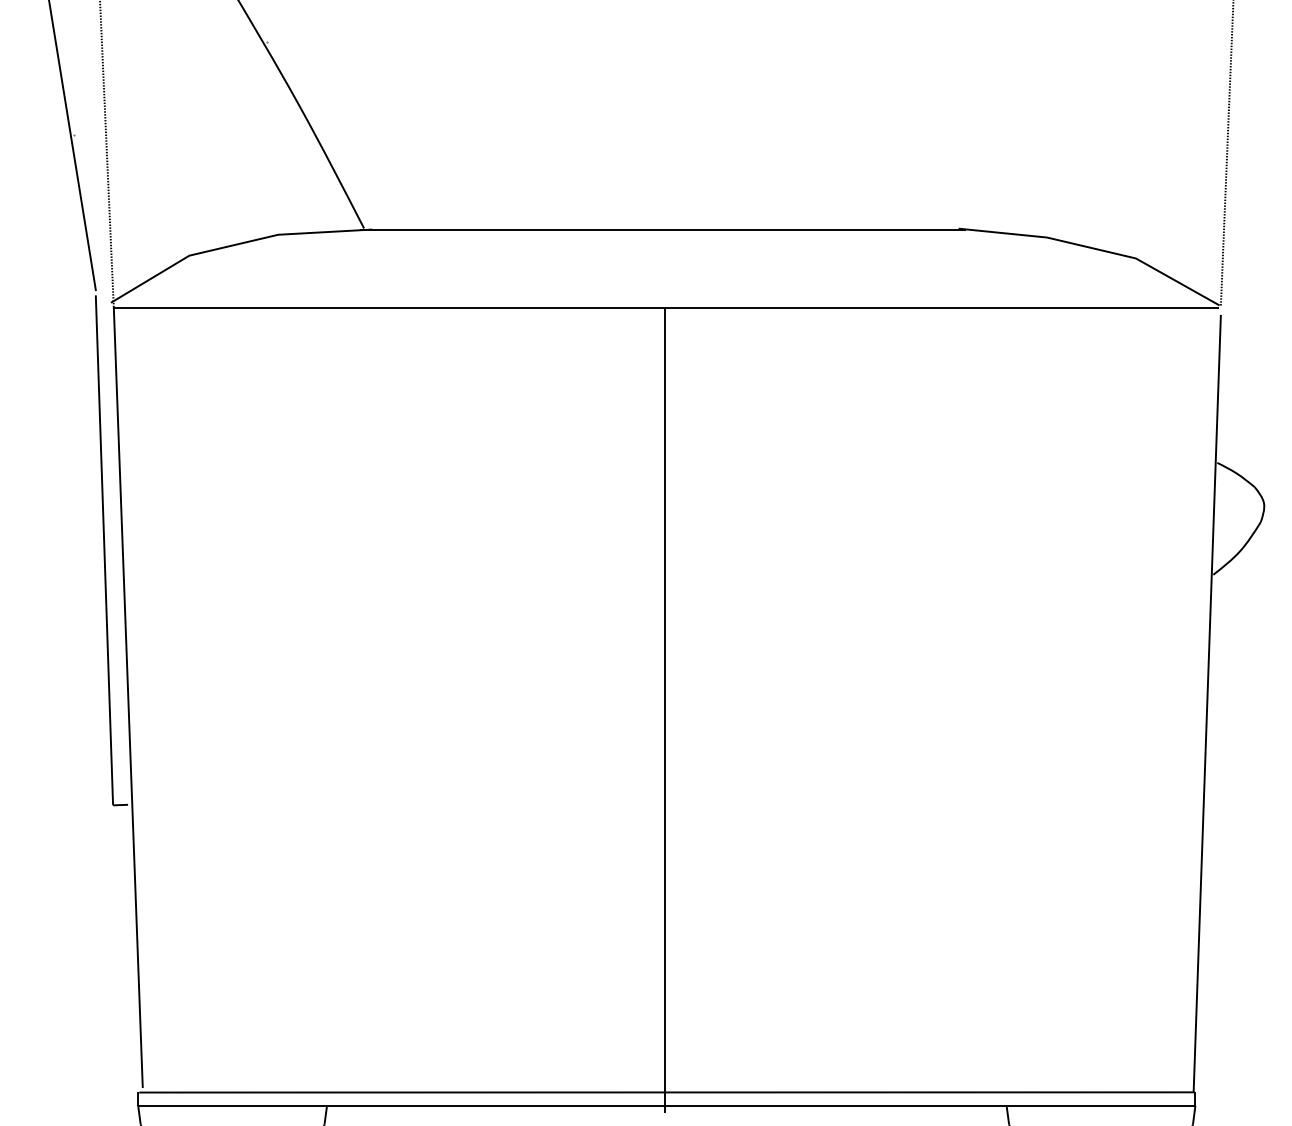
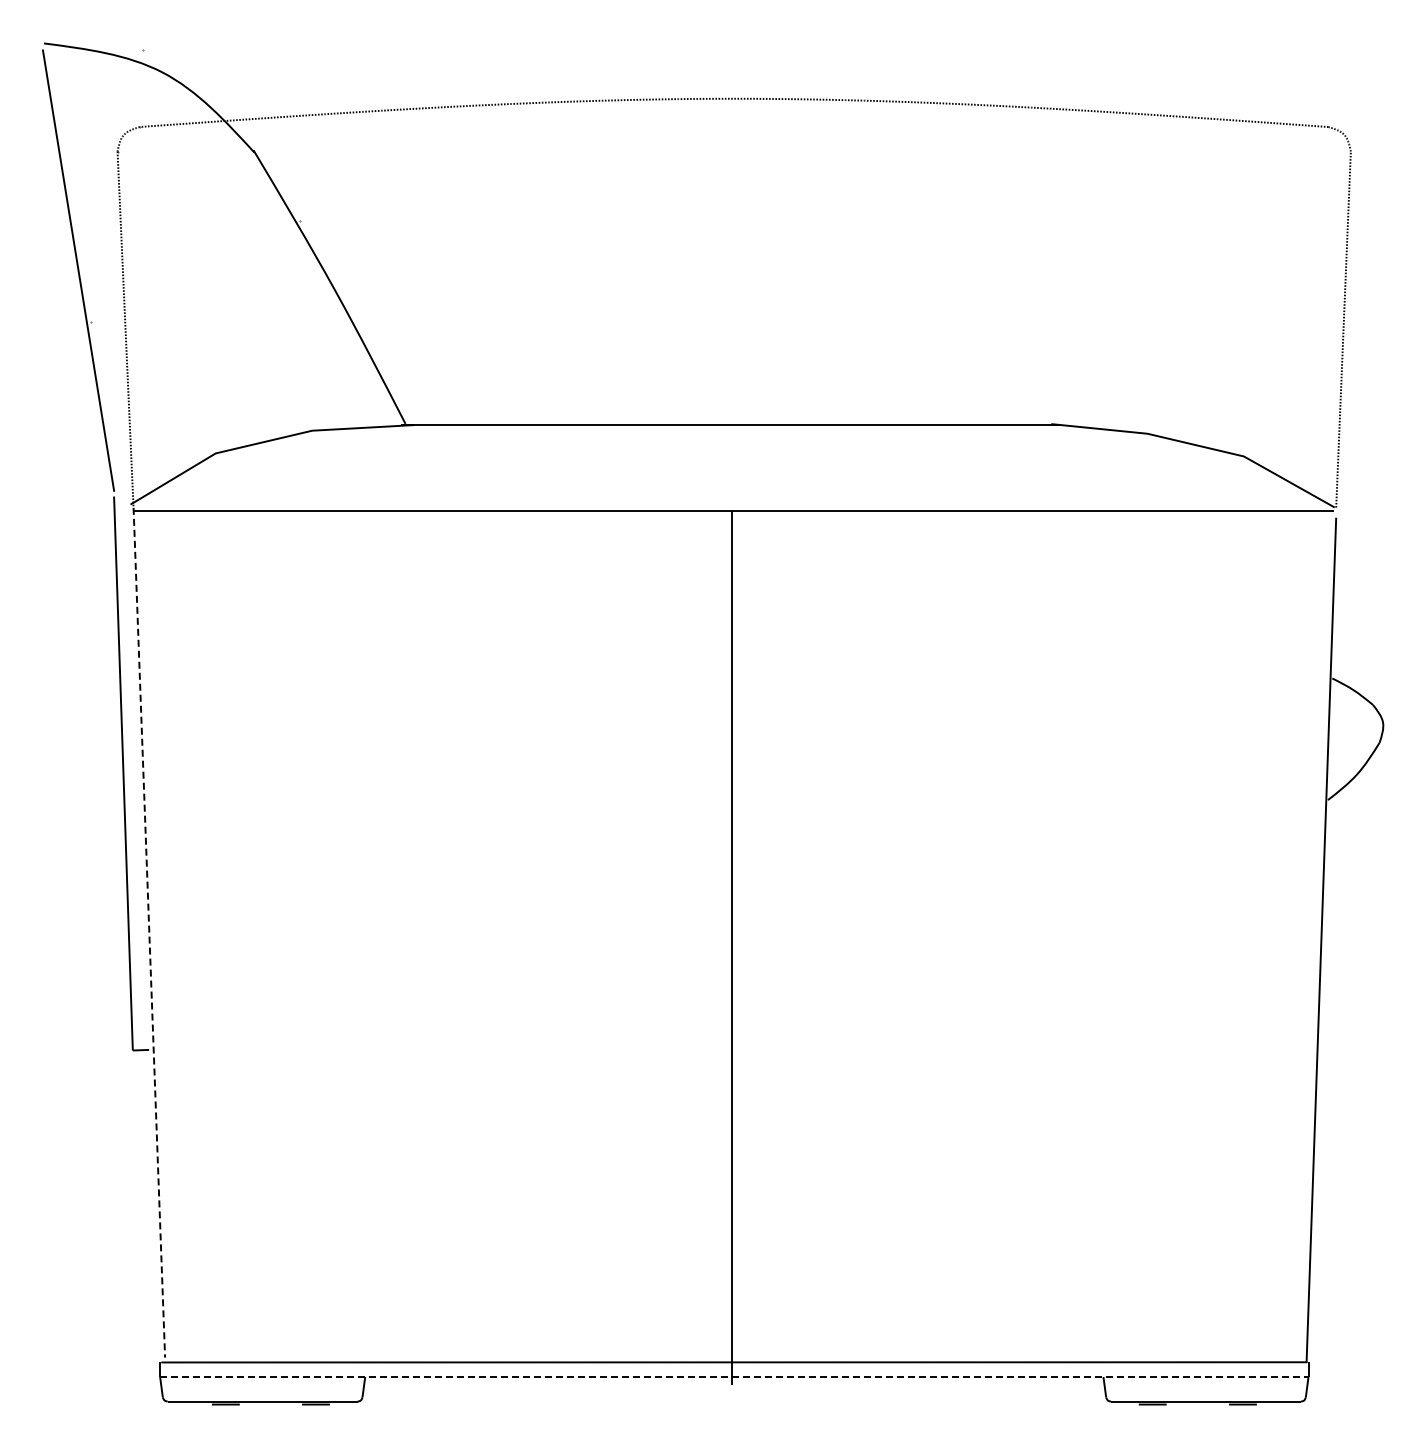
line: (128, 697) -> (149, 933), solid -> dashed
line: (666, 1106) -> (734, 1377), solid -> dashed

